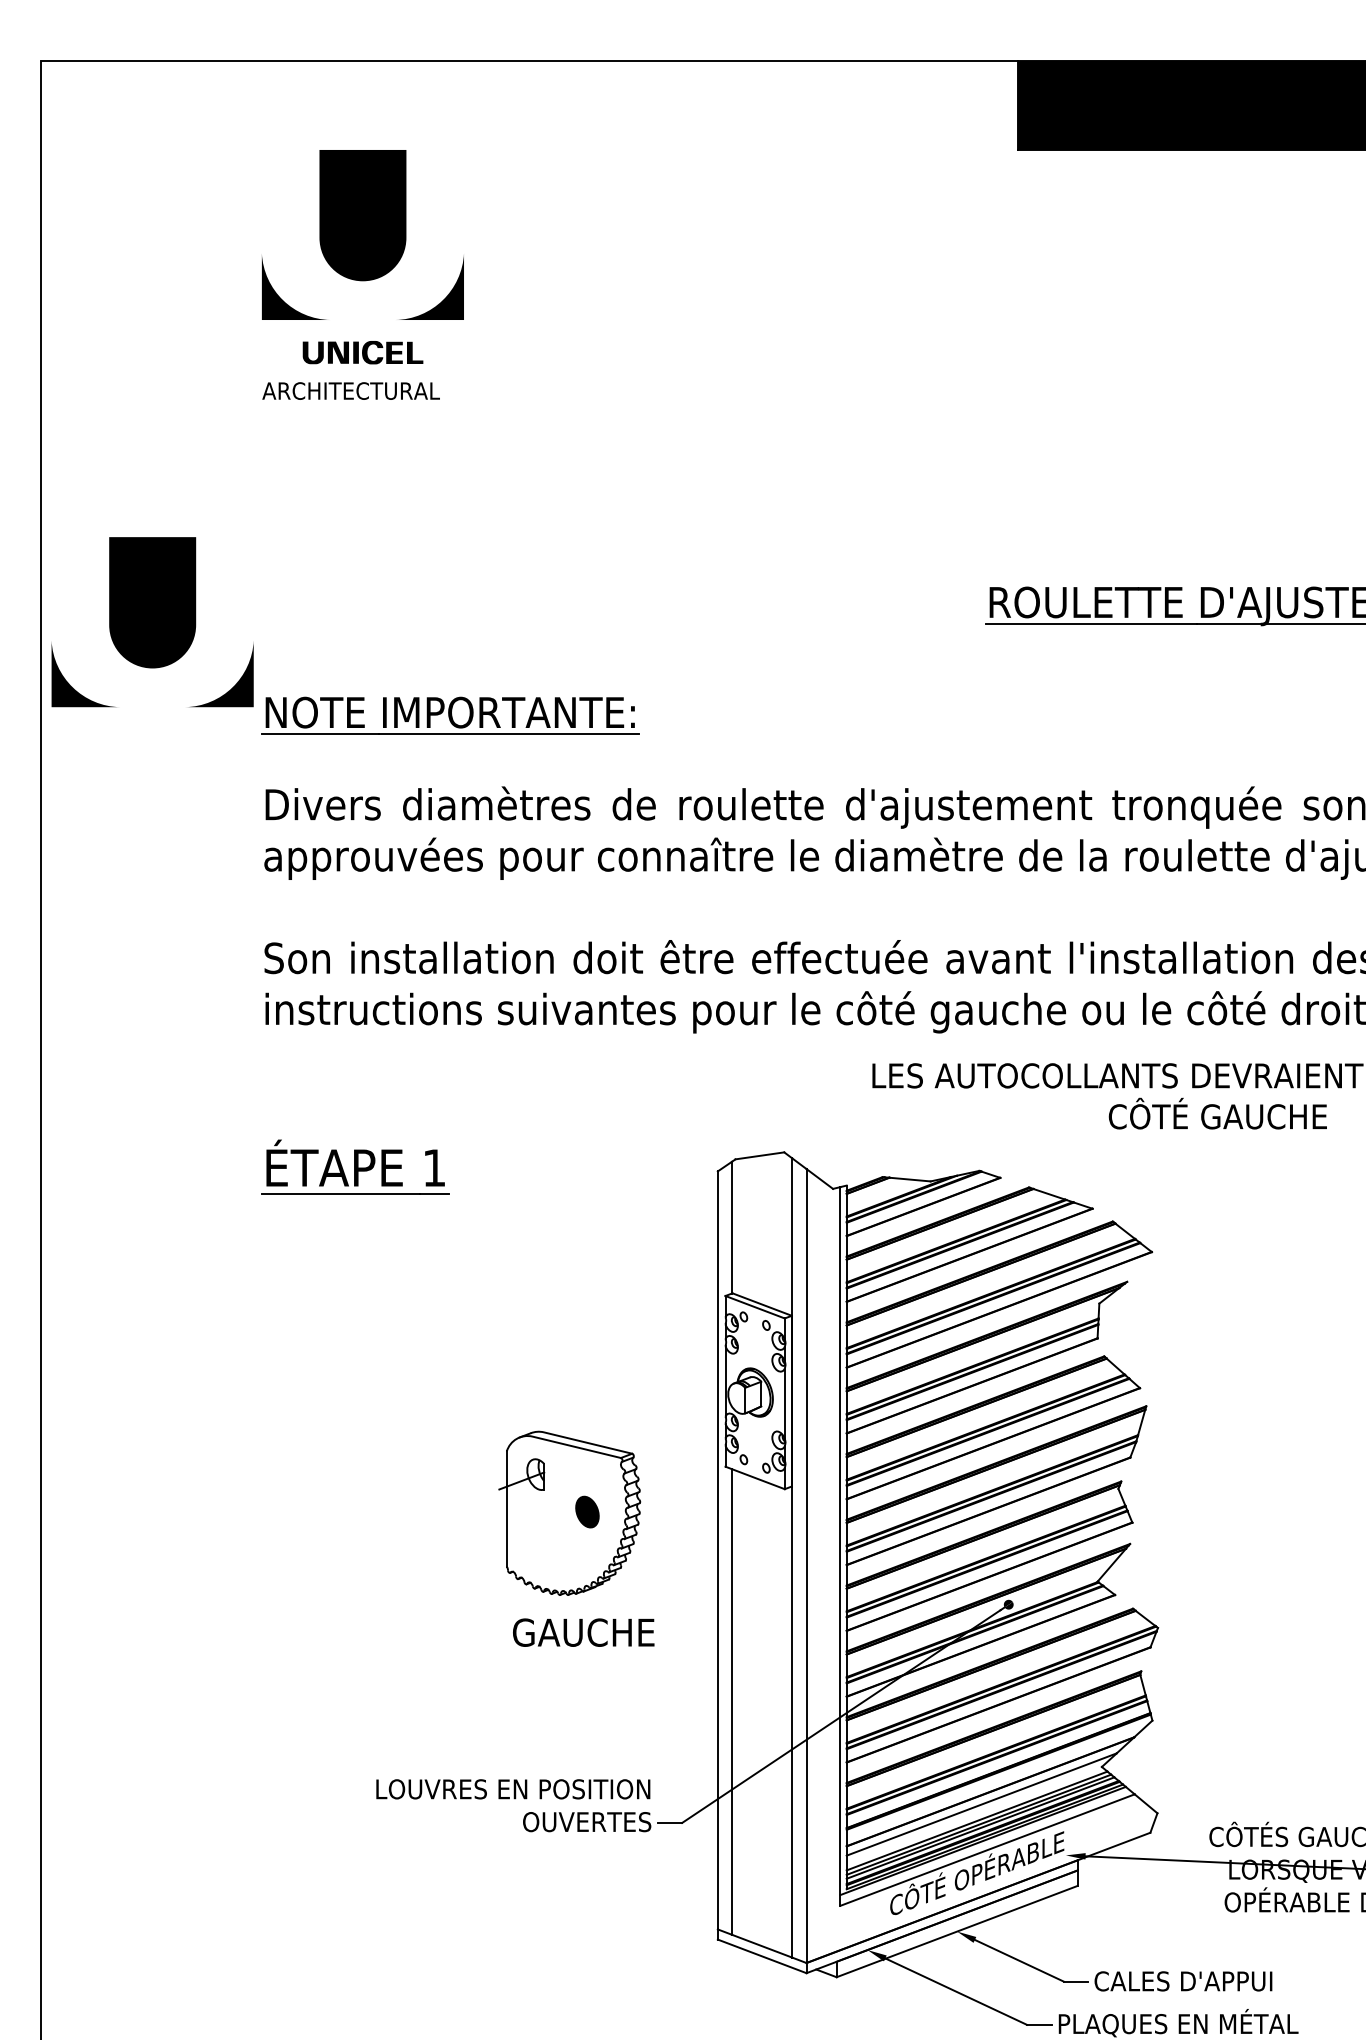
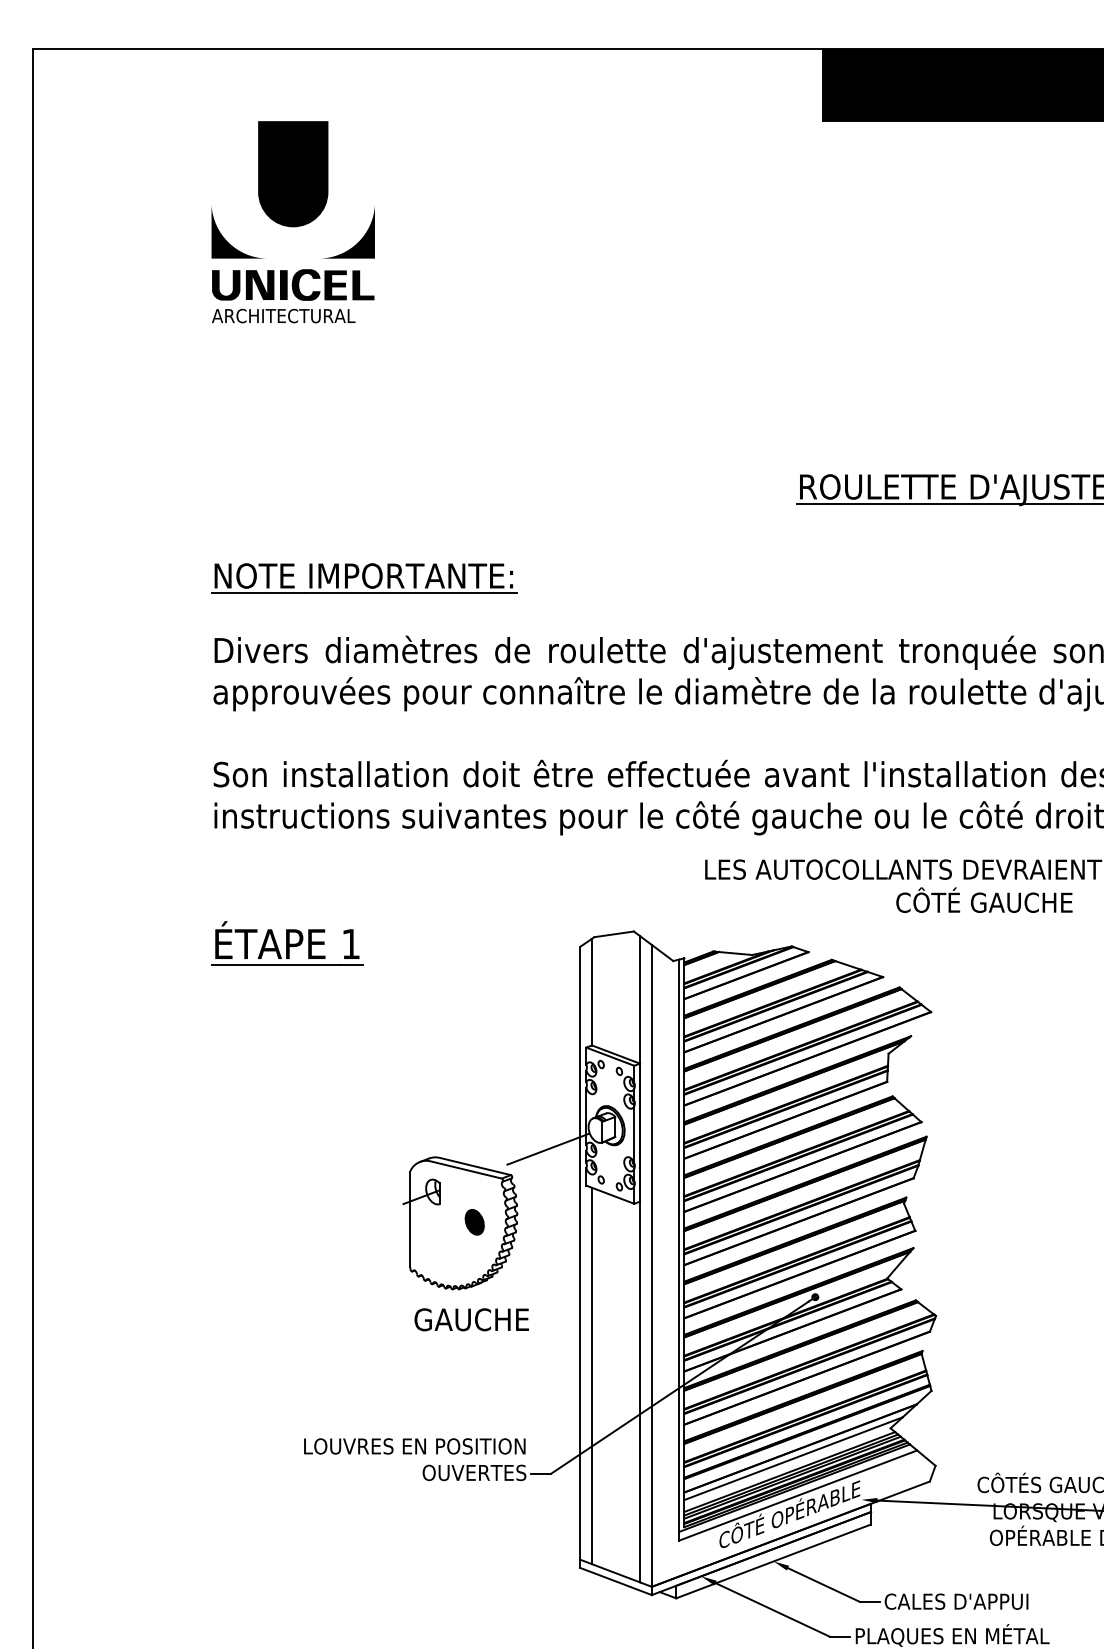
part: (363, 352) -> (293, 284), size x1.67
part: (151, 621) -> (122, 502), removed
line: (677, 1422) -> (547, 1149), added

